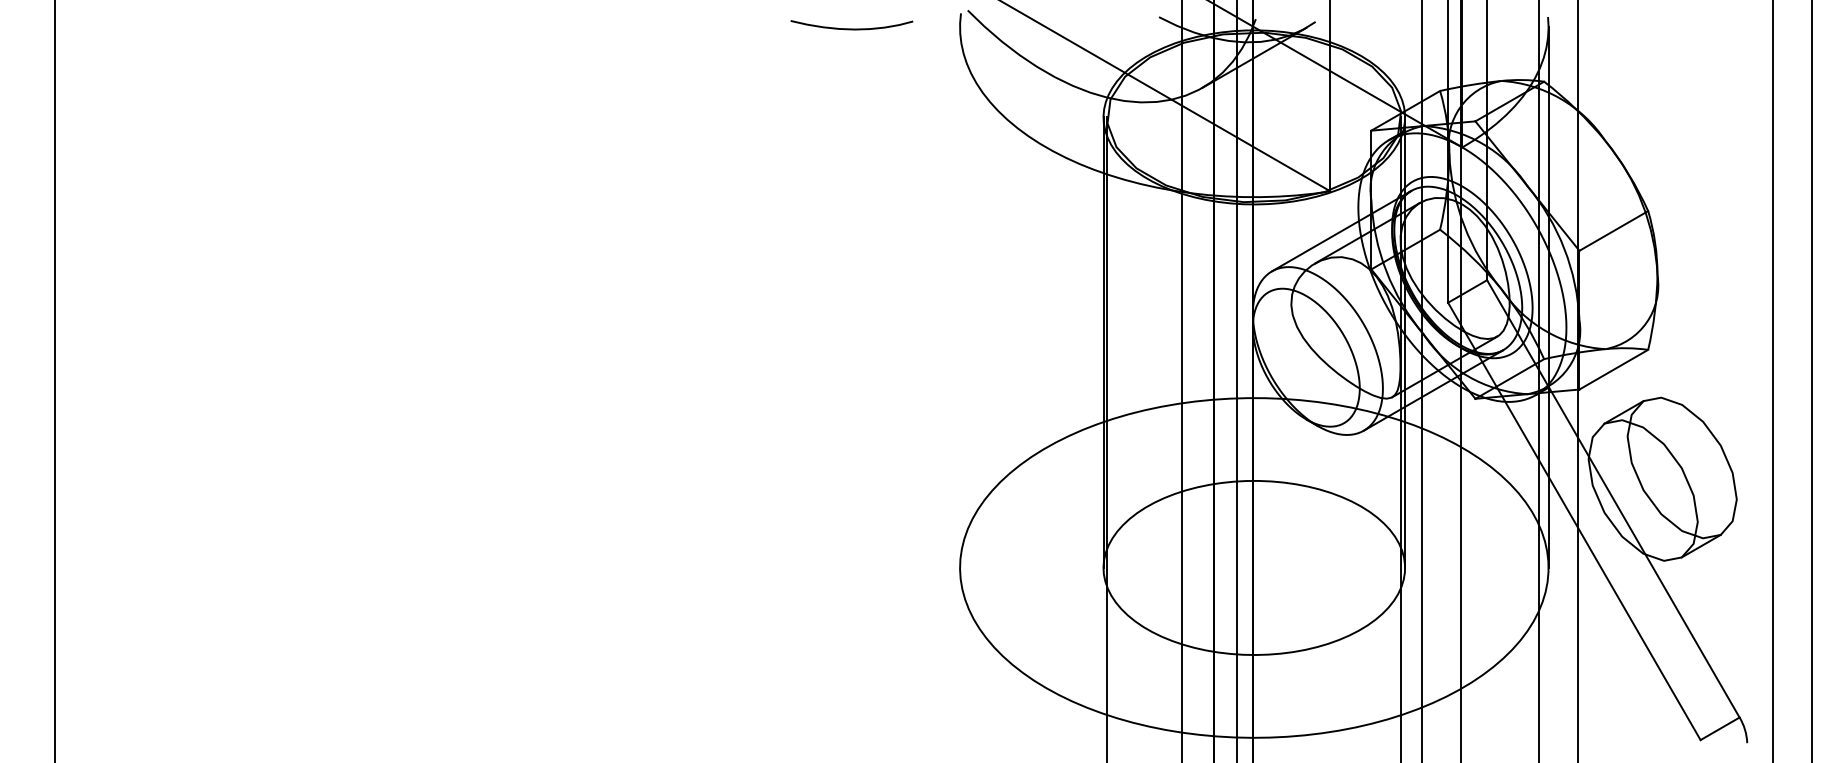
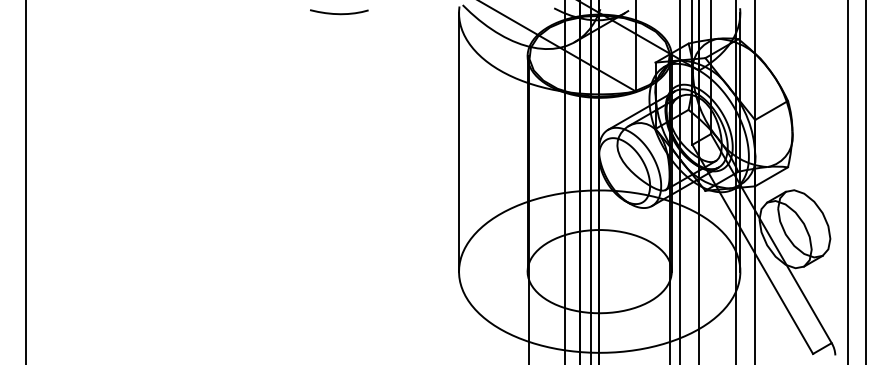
curve: (852, 28) -> (339, 13), moved
line: (961, 297) -> (459, 142), added

